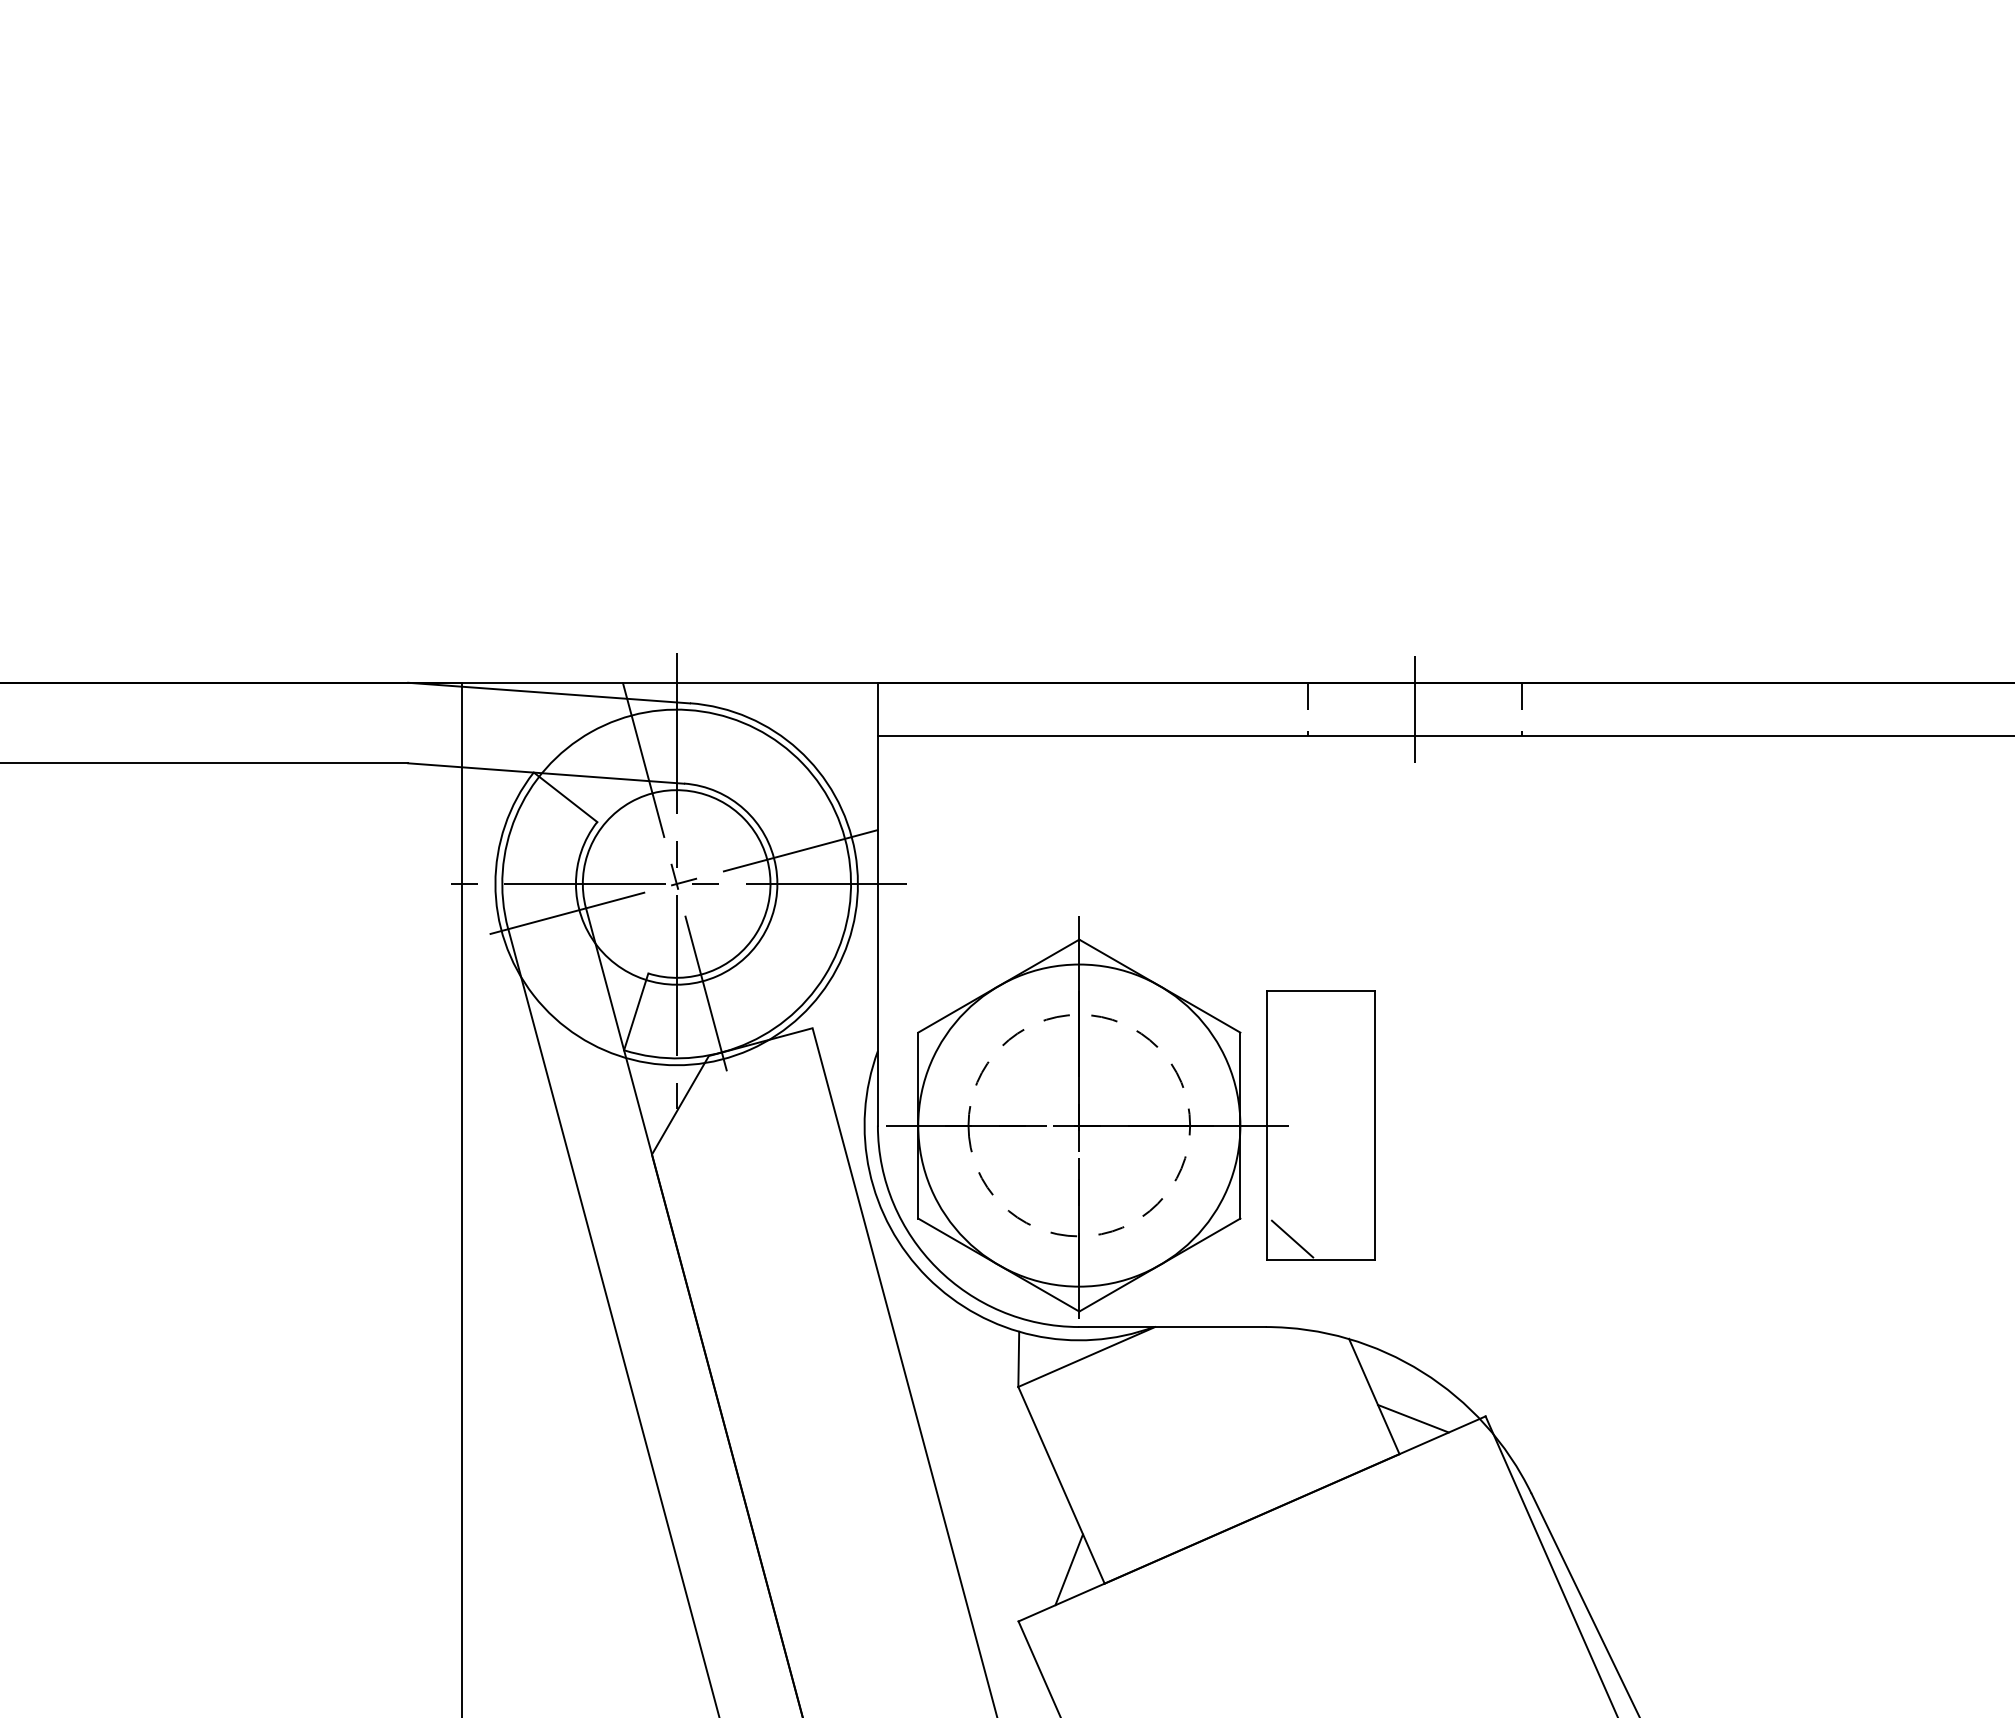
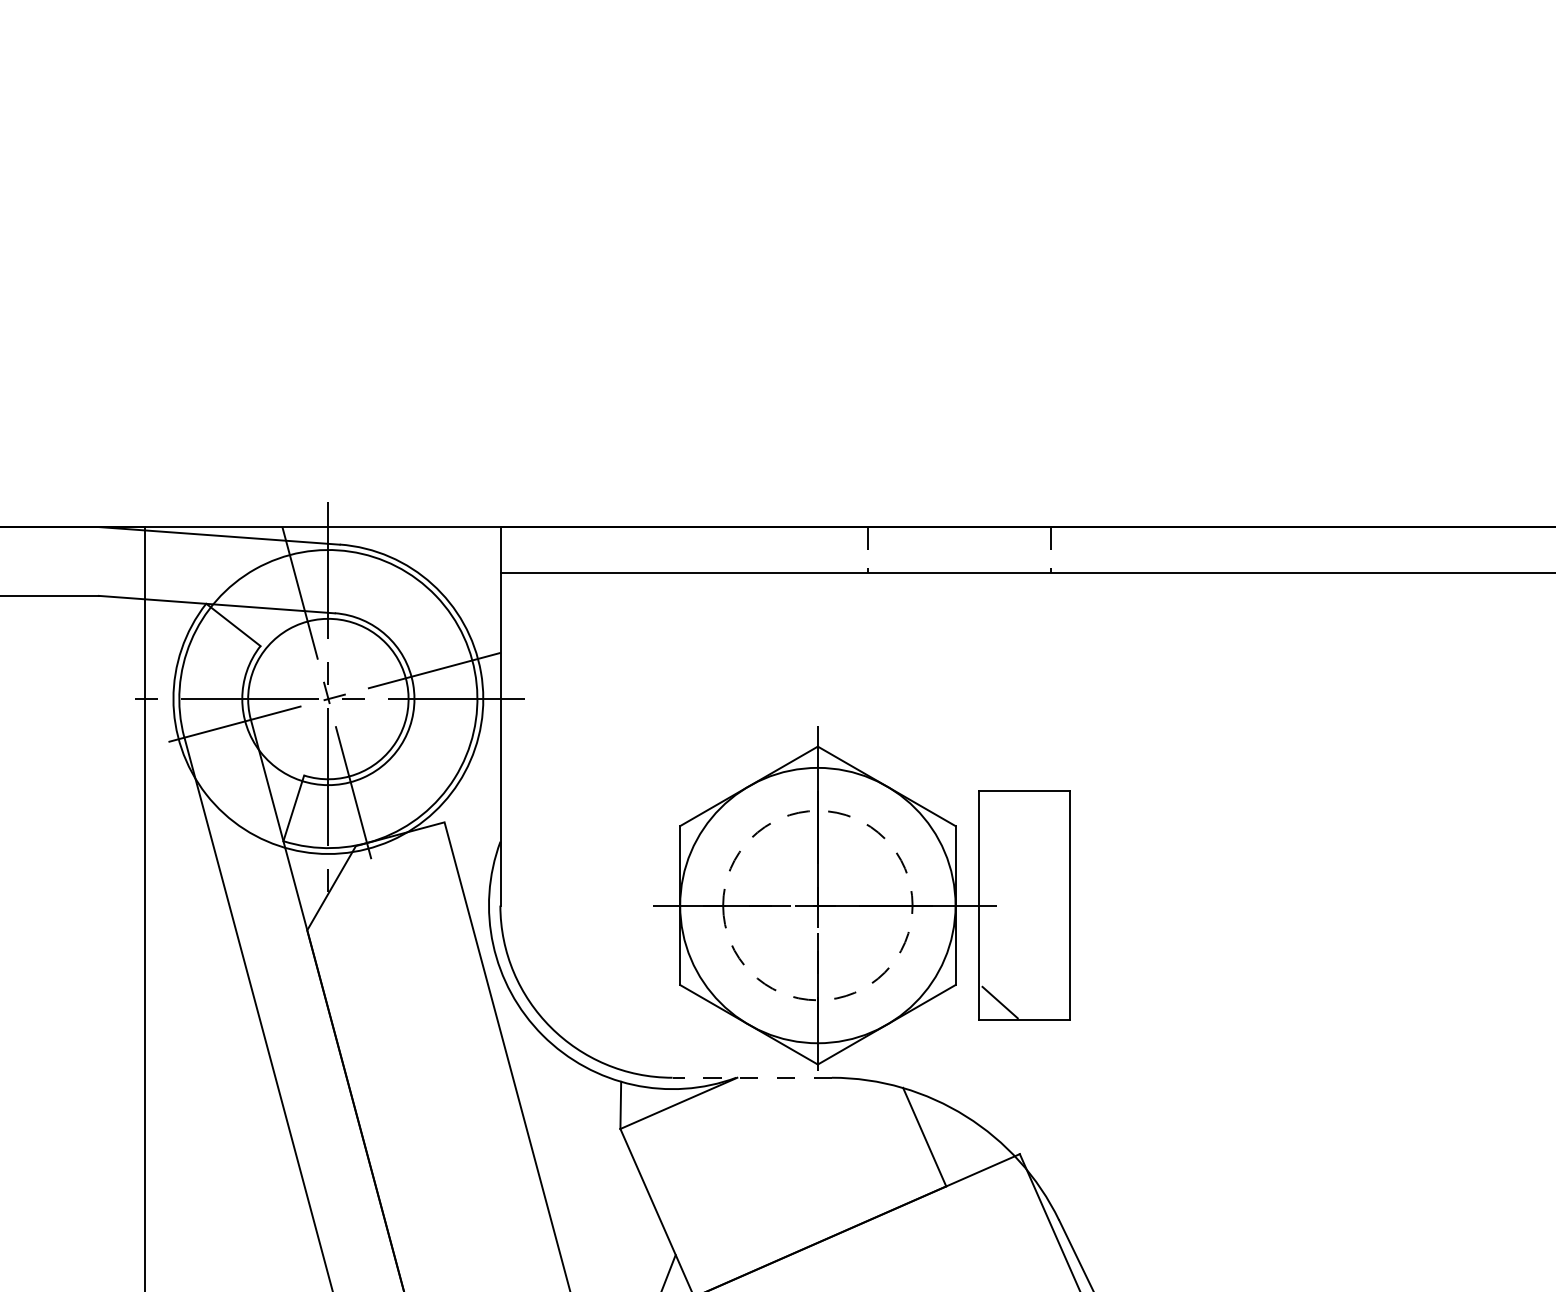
line: (1414, 709) -> (959, 549), removed
part: (1130, 1117) -> (861, 898), moved
line: (1172, 1327) -> (752, 1078), solid -> dashed
line: (1413, 1418) -> (958, 1155), removed

